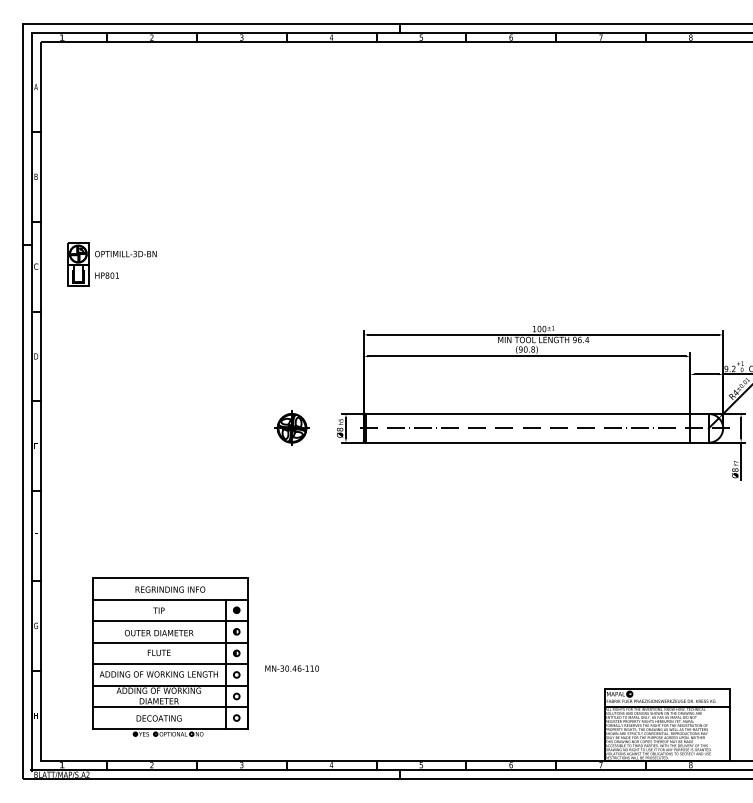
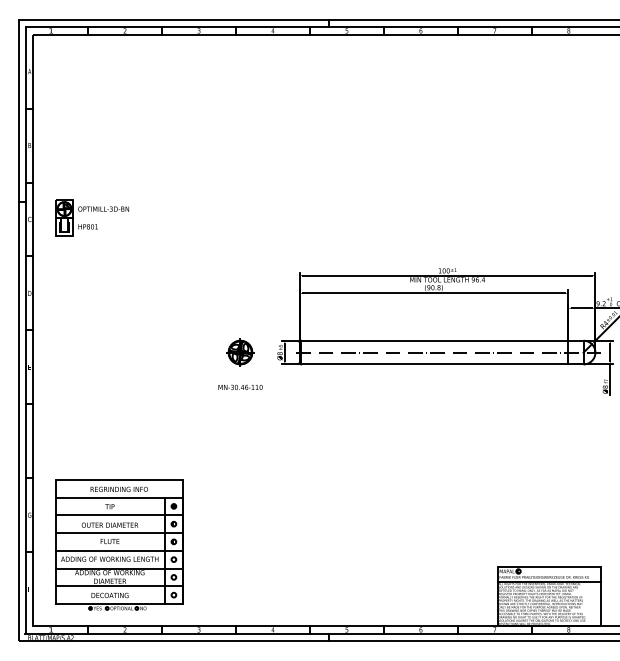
part: (170, 656) -> (119, 544), moved
text: (292, 667) -> (240, 386), moved

